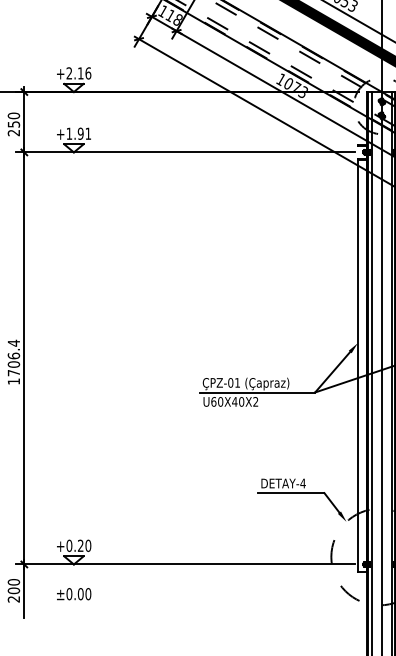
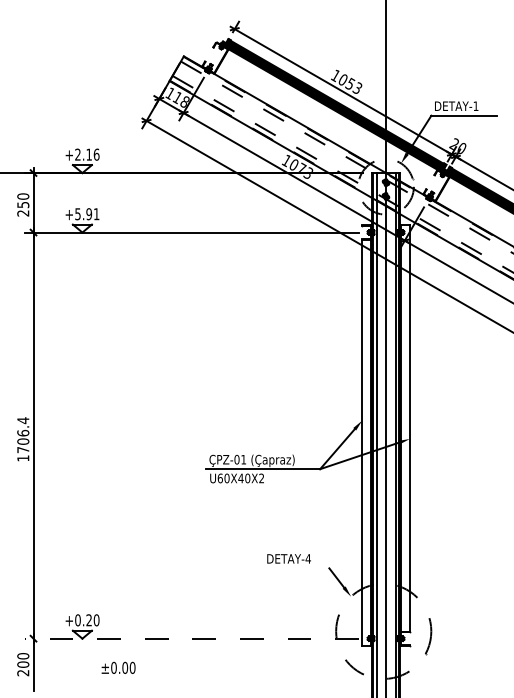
text: (68, 134) -> (77, 214), +1.91 -> +5.91
line: (291, 493) -> (296, 568), removed
line: (184, 564) -> (191, 638), solid -> dashed
text: (73, 593) -> (118, 667), moved

